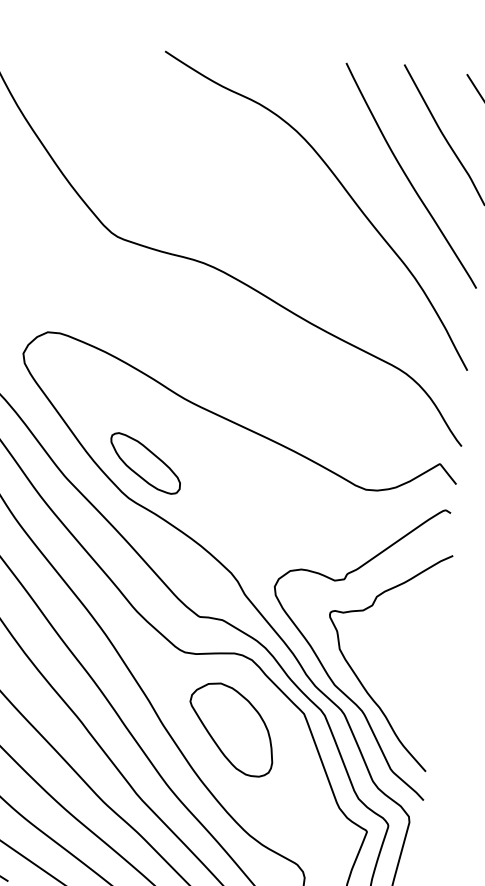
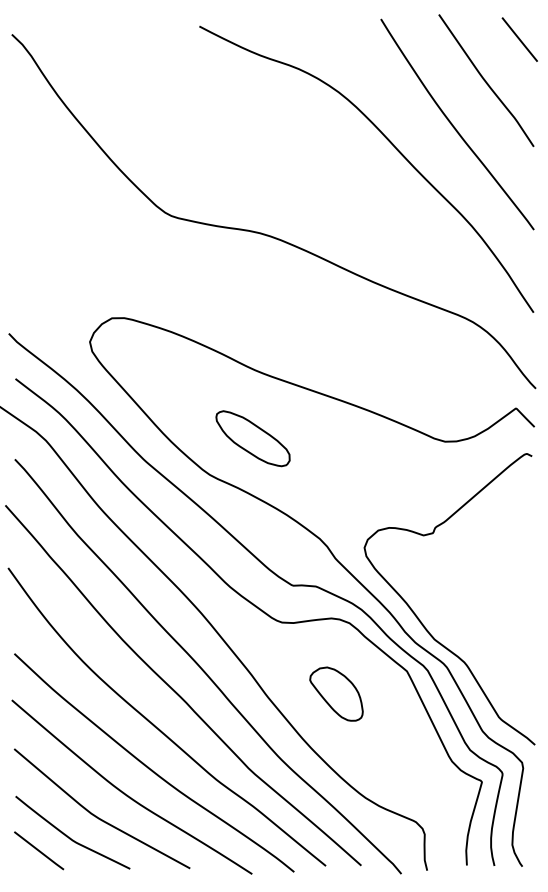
part: (145, 463) -> (252, 438), moved
curve: (356, 673) -> (454, 625), removed
part: (231, 728) -> (336, 693), size x0.6

